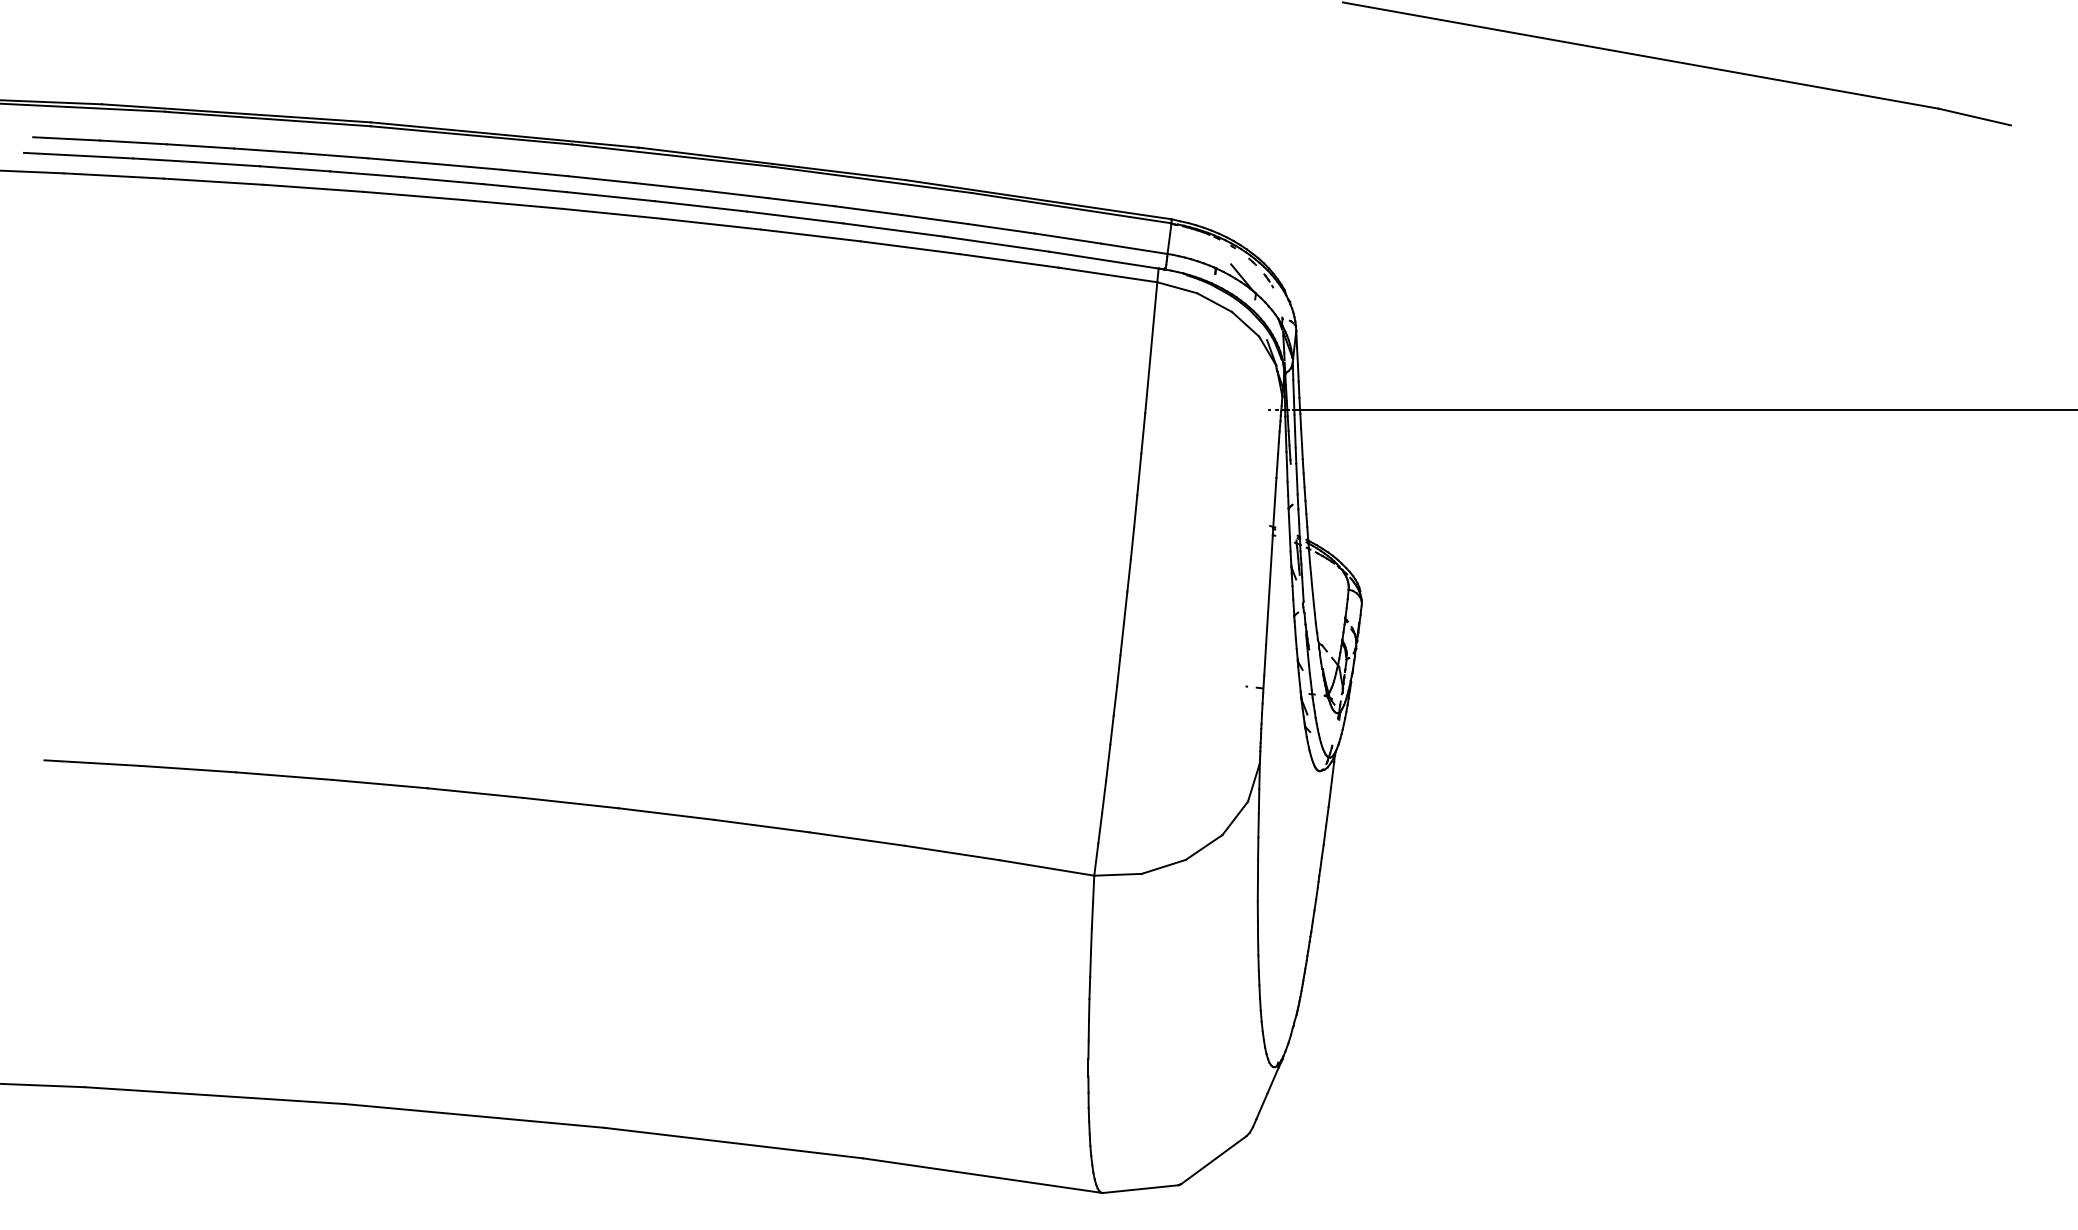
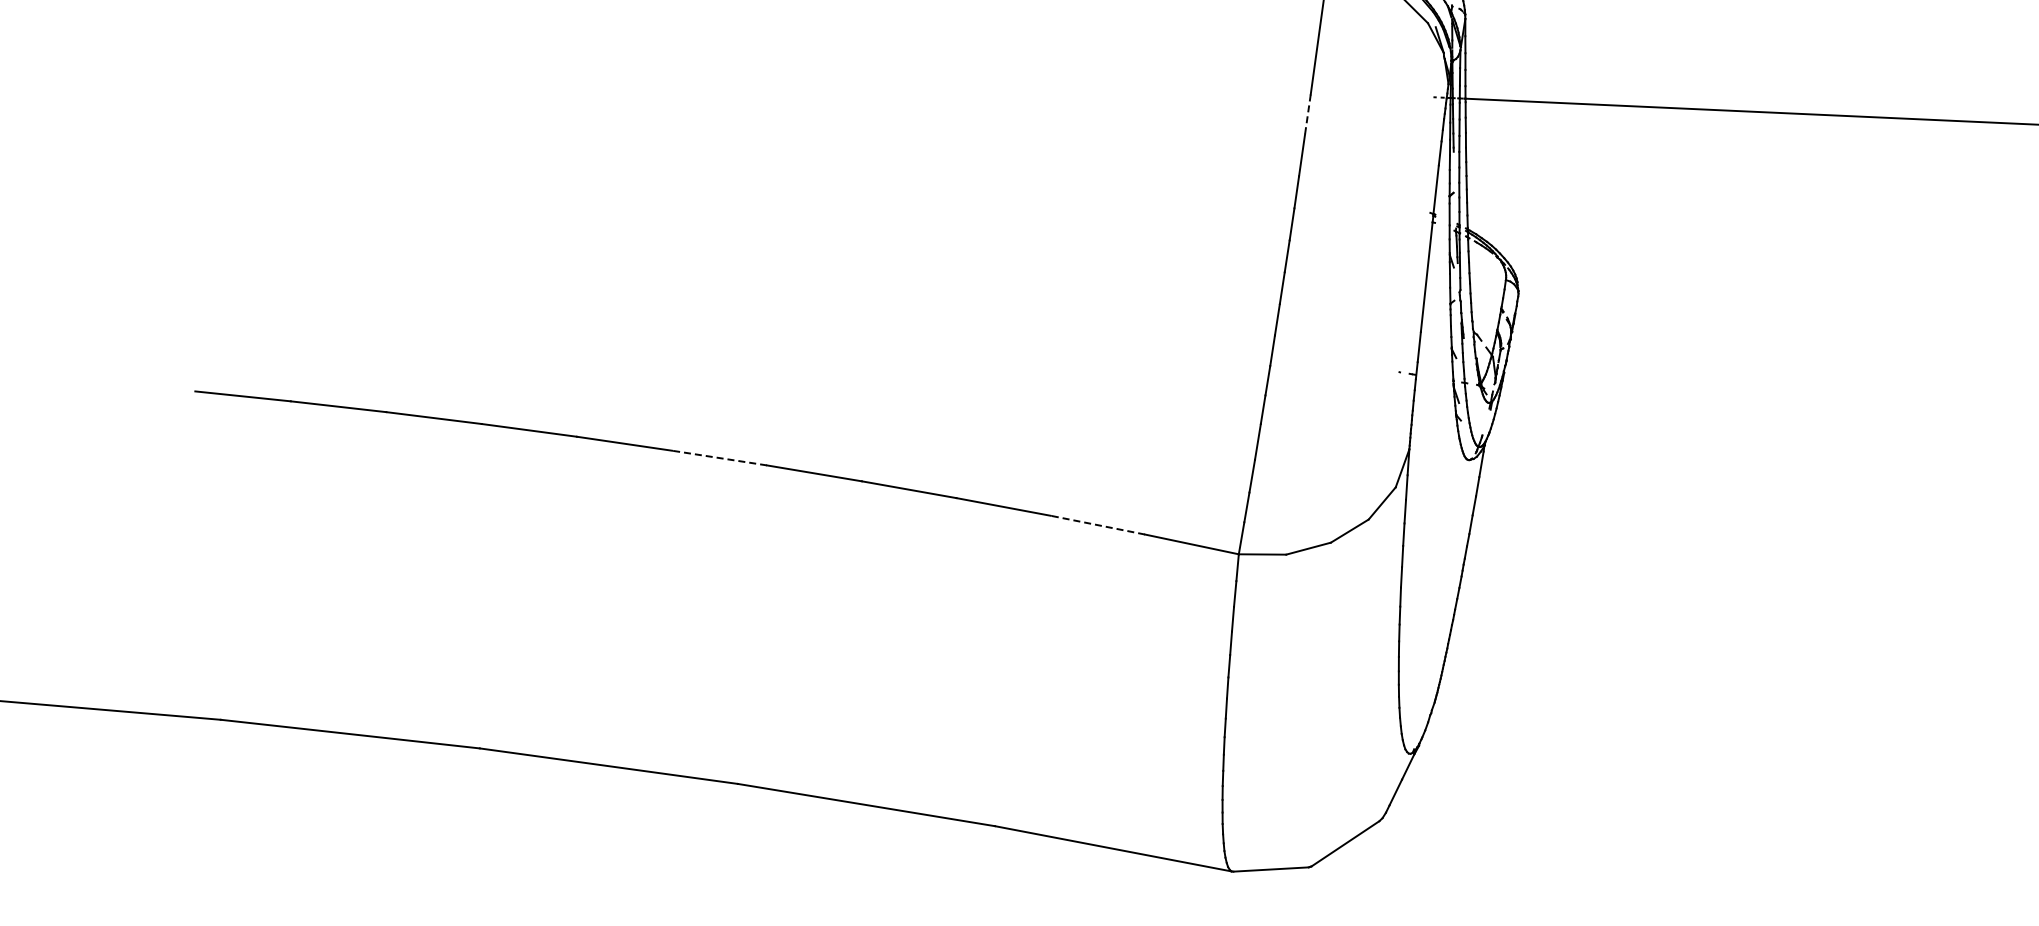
line: (1143, 433) -> (1308, 114), solid -> dashed
line: (570, 803) -> (718, 458), solid -> dashed
line: (951, 852) -> (1097, 524), solid -> dashed

